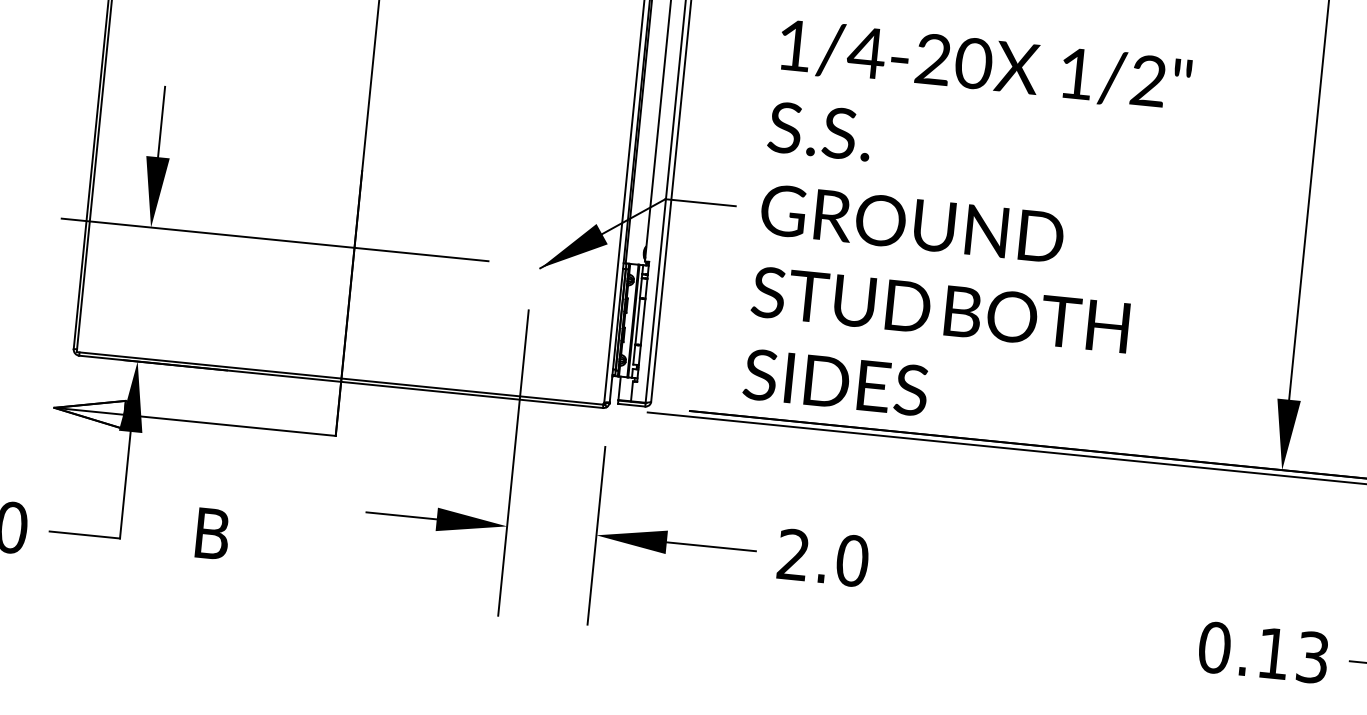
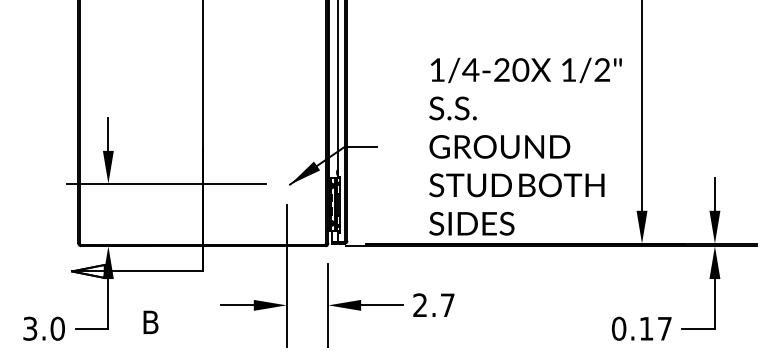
text: (967, 228) -> (525, 146), moved
text: (851, 561) -> (447, 305), 2.0 -> 2.7
text: (1312, 656) -> (664, 328), 0.13 -> 0.17

